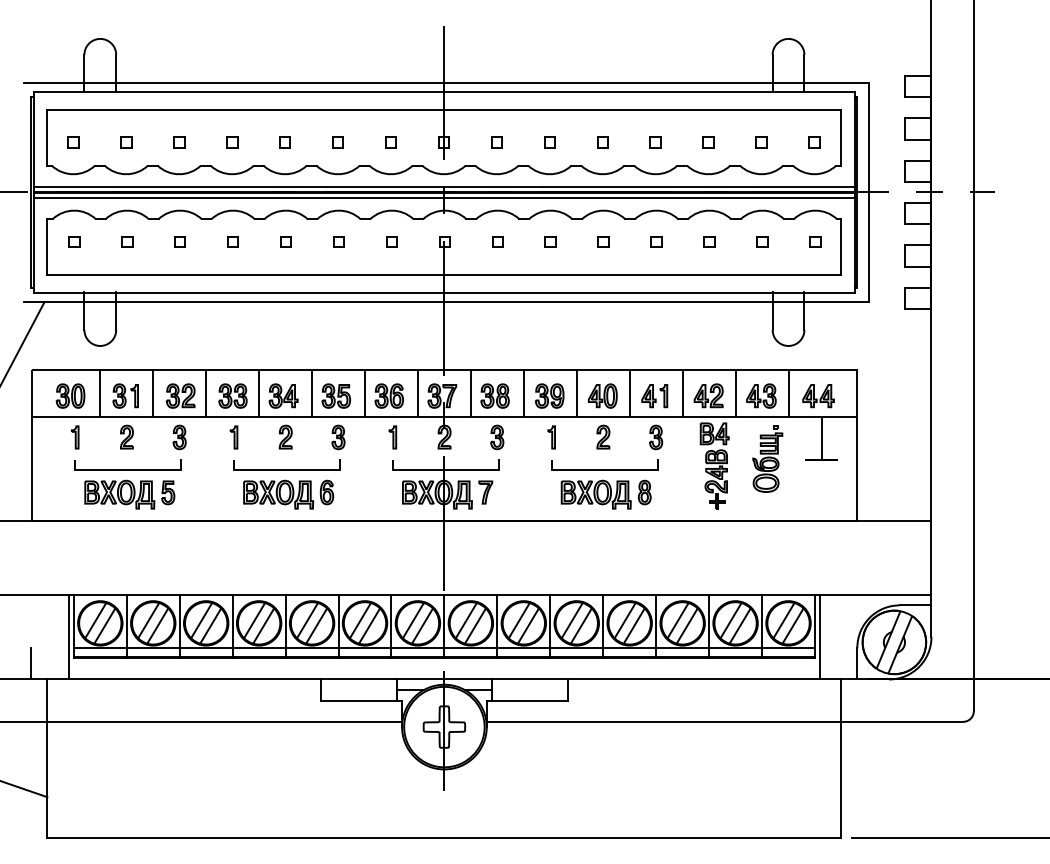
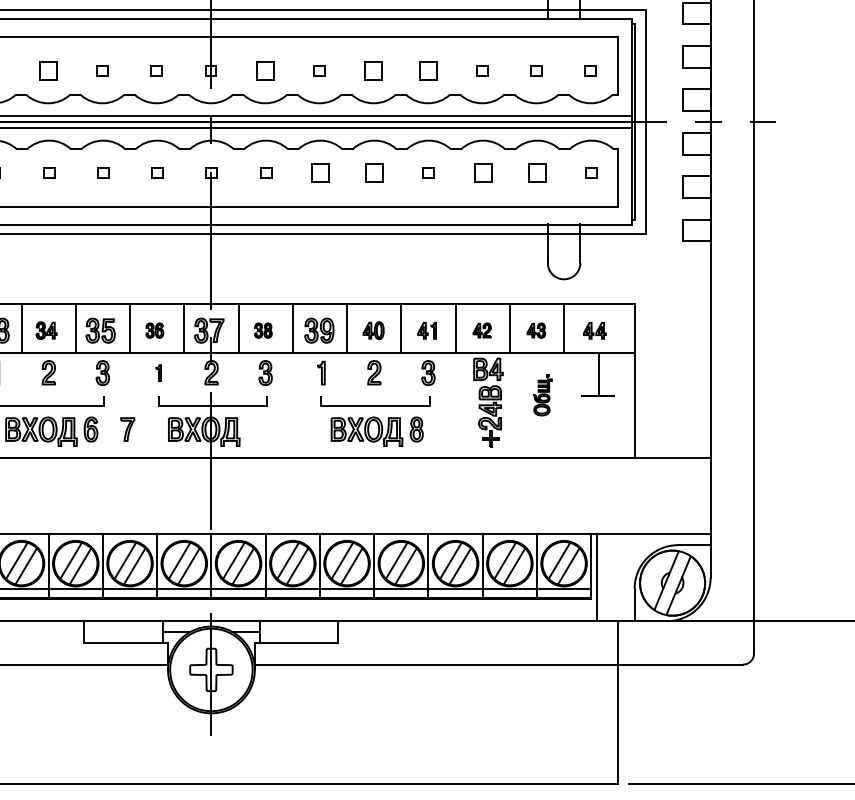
part: (284, 142) -> (47, 70), size x1.6
part: (496, 142) -> (264, 70), size x1.6
part: (602, 142) -> (373, 70), size x1.6
part: (655, 142) -> (427, 70), size x1.6
part: (550, 241) -> (320, 172), size x1.6
part: (603, 241) -> (374, 172), size x1.6
part: (709, 241) -> (483, 172), size x1.6
part: (762, 241) -> (537, 172), size x1.6
part: (283, 395) -> (46, 330), size x0.7
part: (388, 395) -> (154, 330), size x0.6
part: (494, 395) -> (262, 330), size x0.6
part: (602, 395) -> (373, 330), size x0.7
part: (708, 395) -> (482, 330), size x0.6
part: (761, 395) -> (536, 330), size x0.6
part: (654, 396) -> (426, 331), size x0.7
part: (818, 396) -> (594, 331), size x0.7
part: (392, 437) -> (158, 373), size x0.7
part: (767, 458) -> (542, 394), size x0.6
part: (485, 492) -> (127, 429), moved

